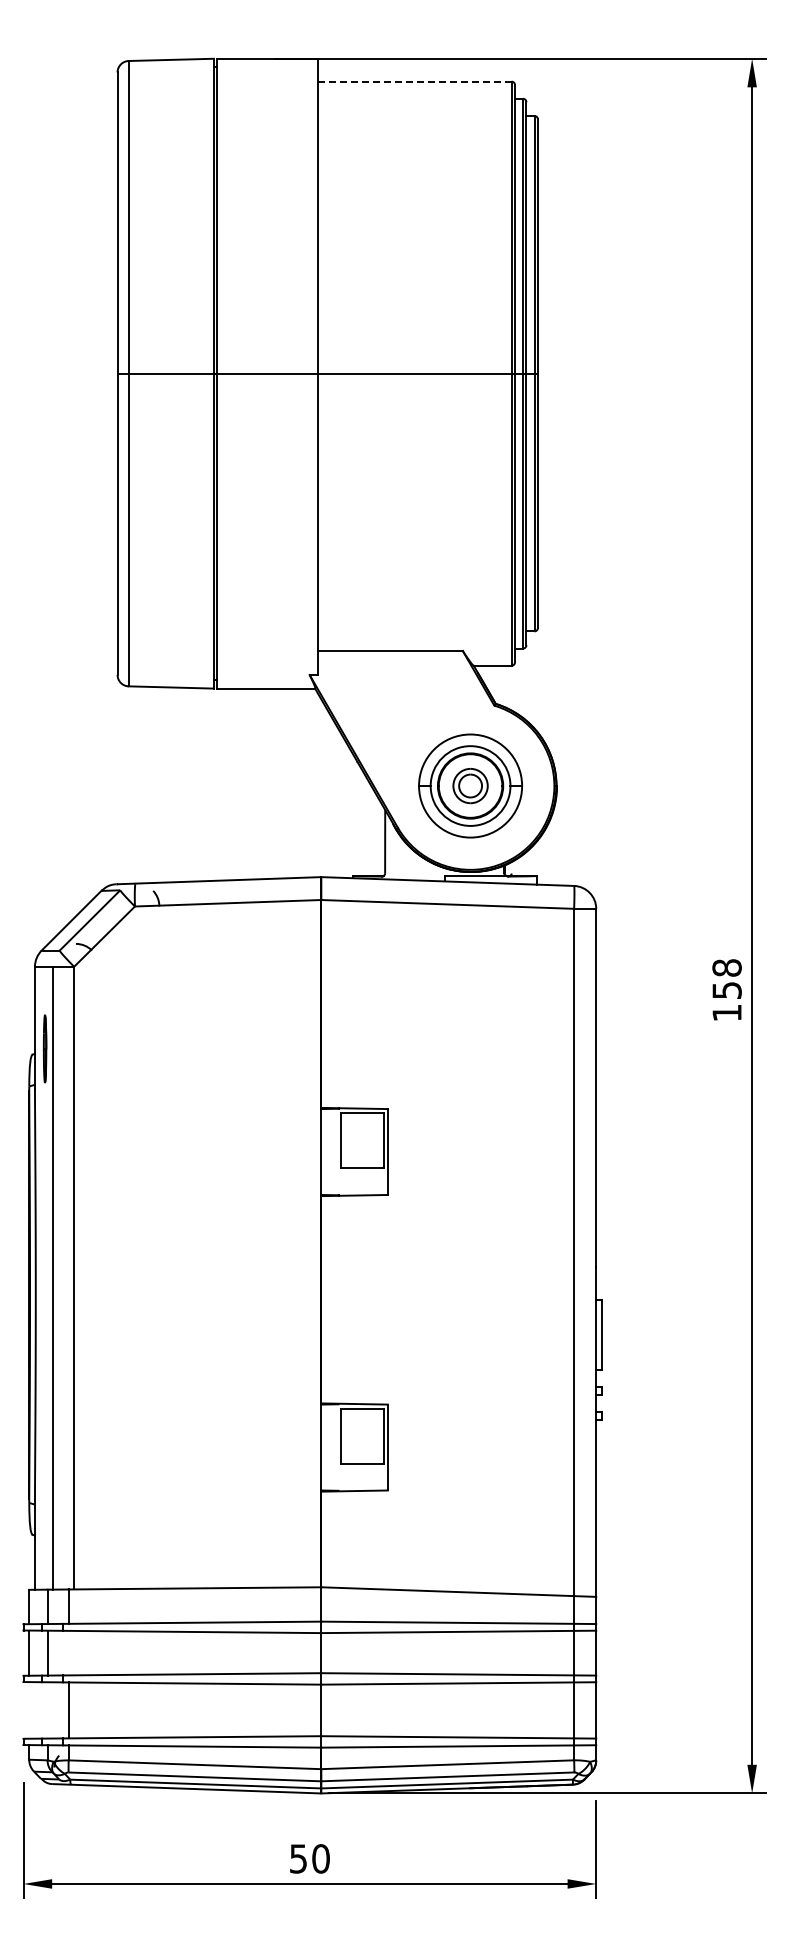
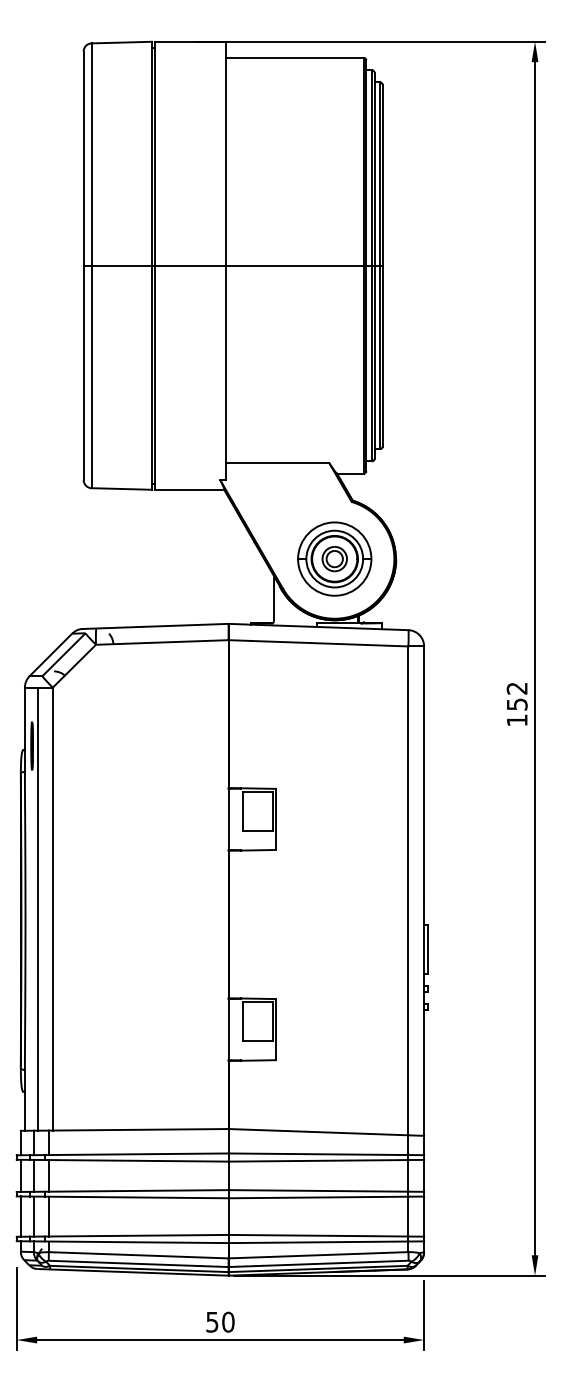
line: (414, 81) -> (294, 57), dashed -> solid
text: (726, 967) -> (516, 688), 158 -> 152
line: (68, 1652) -> (48, 1175), added
line: (29, 1710) -> (21, 1216), added
line: (47, 1710) -> (33, 1216), added

